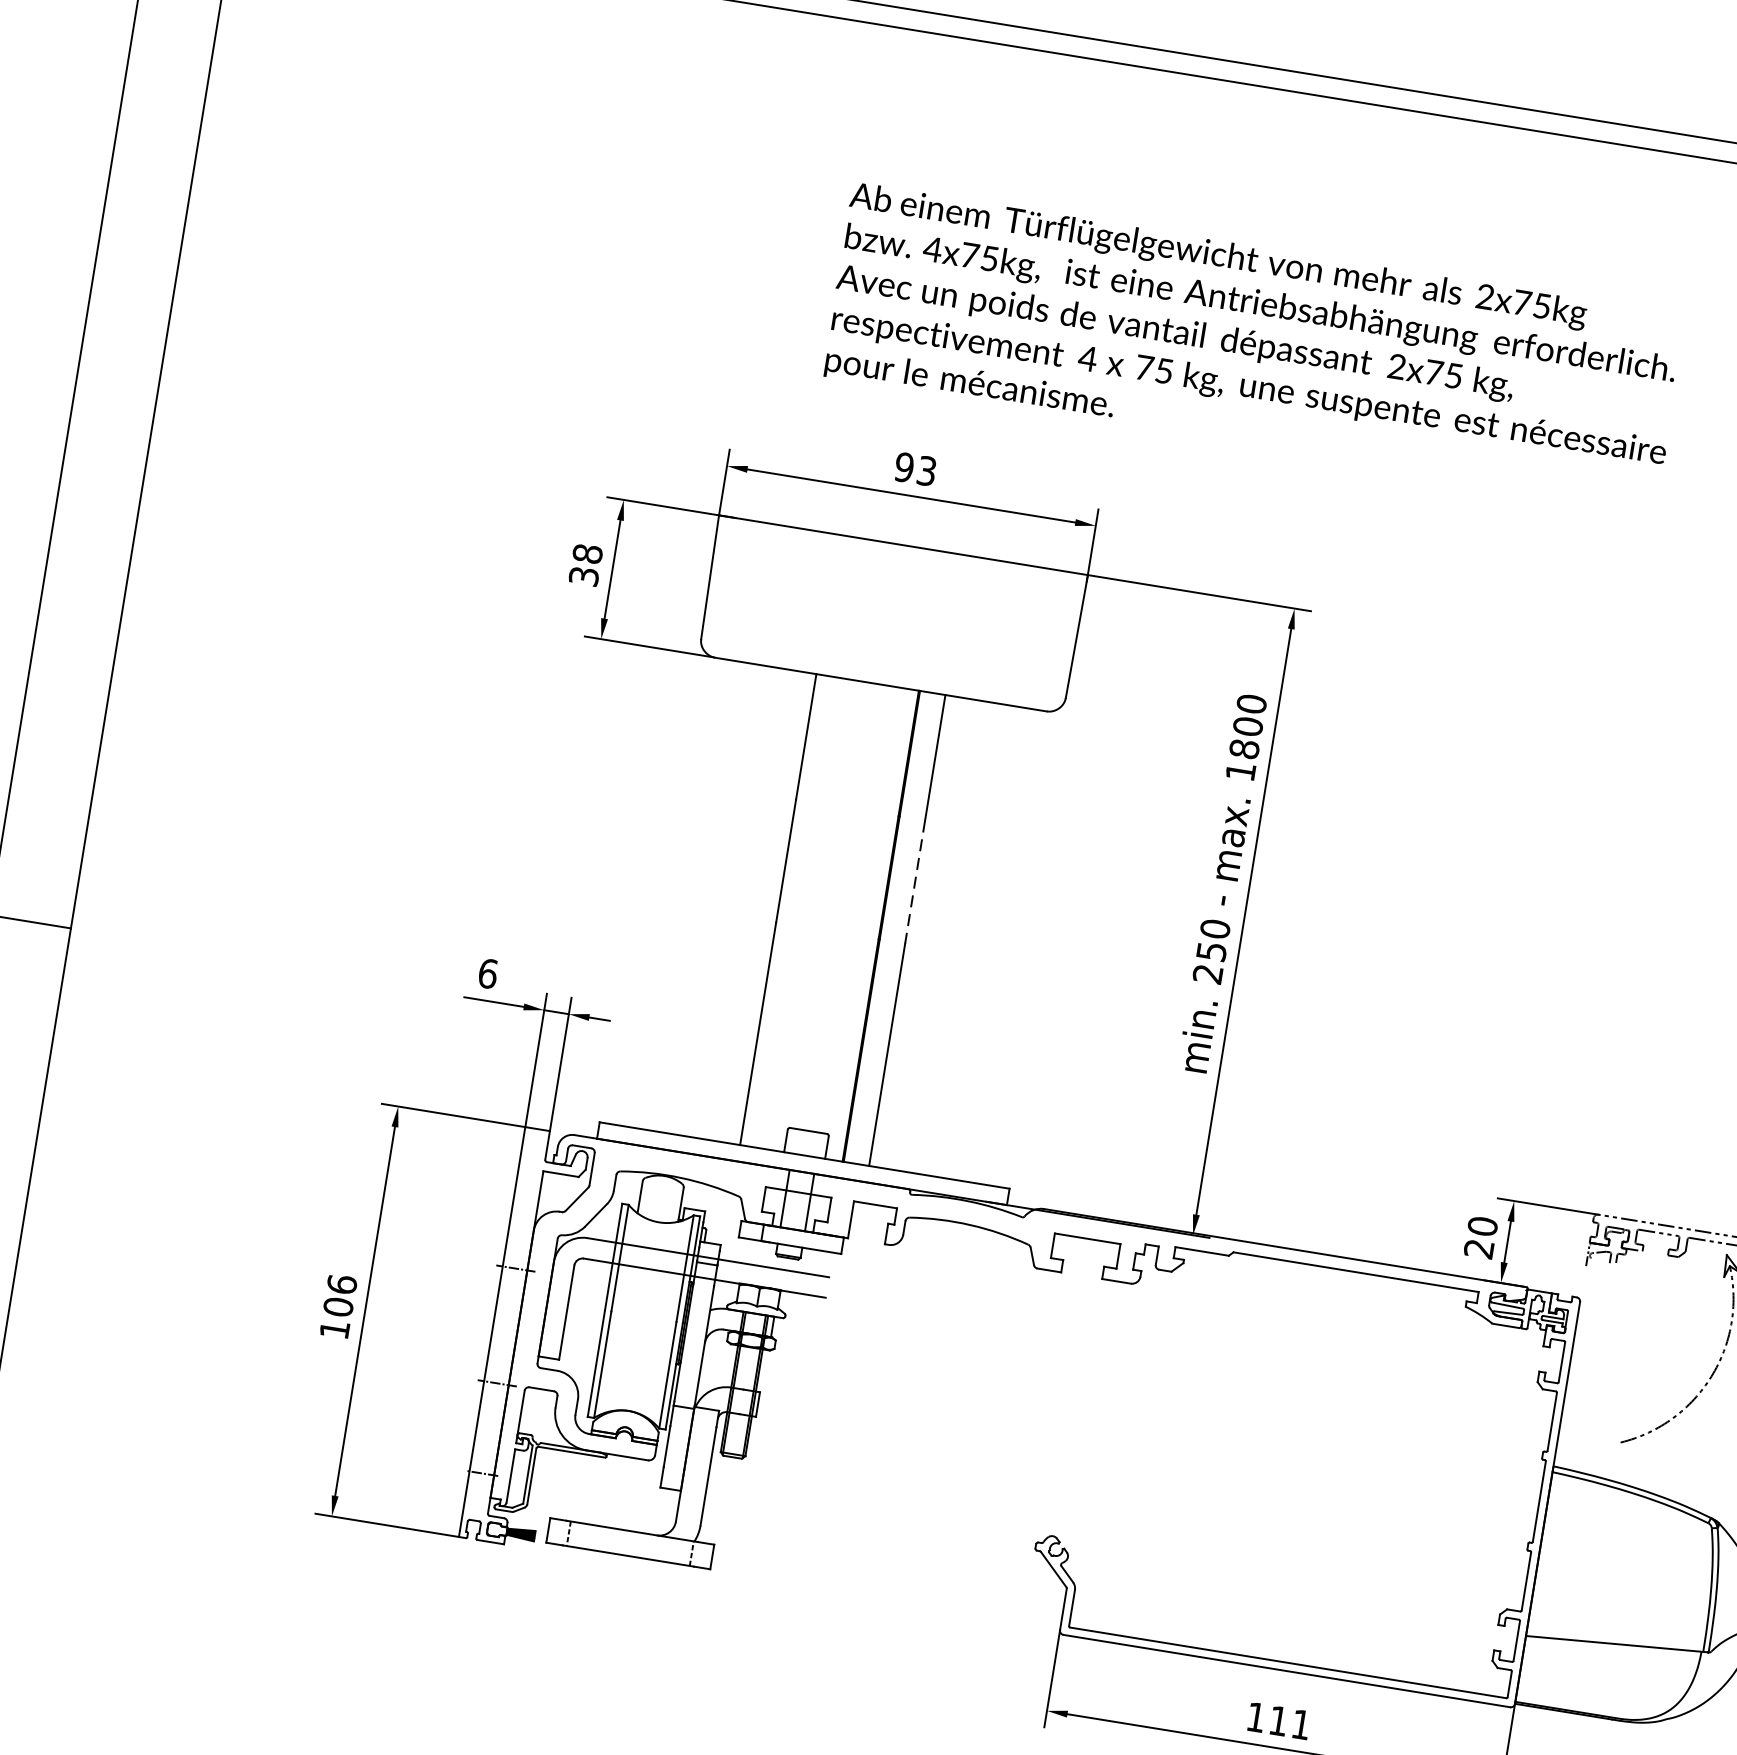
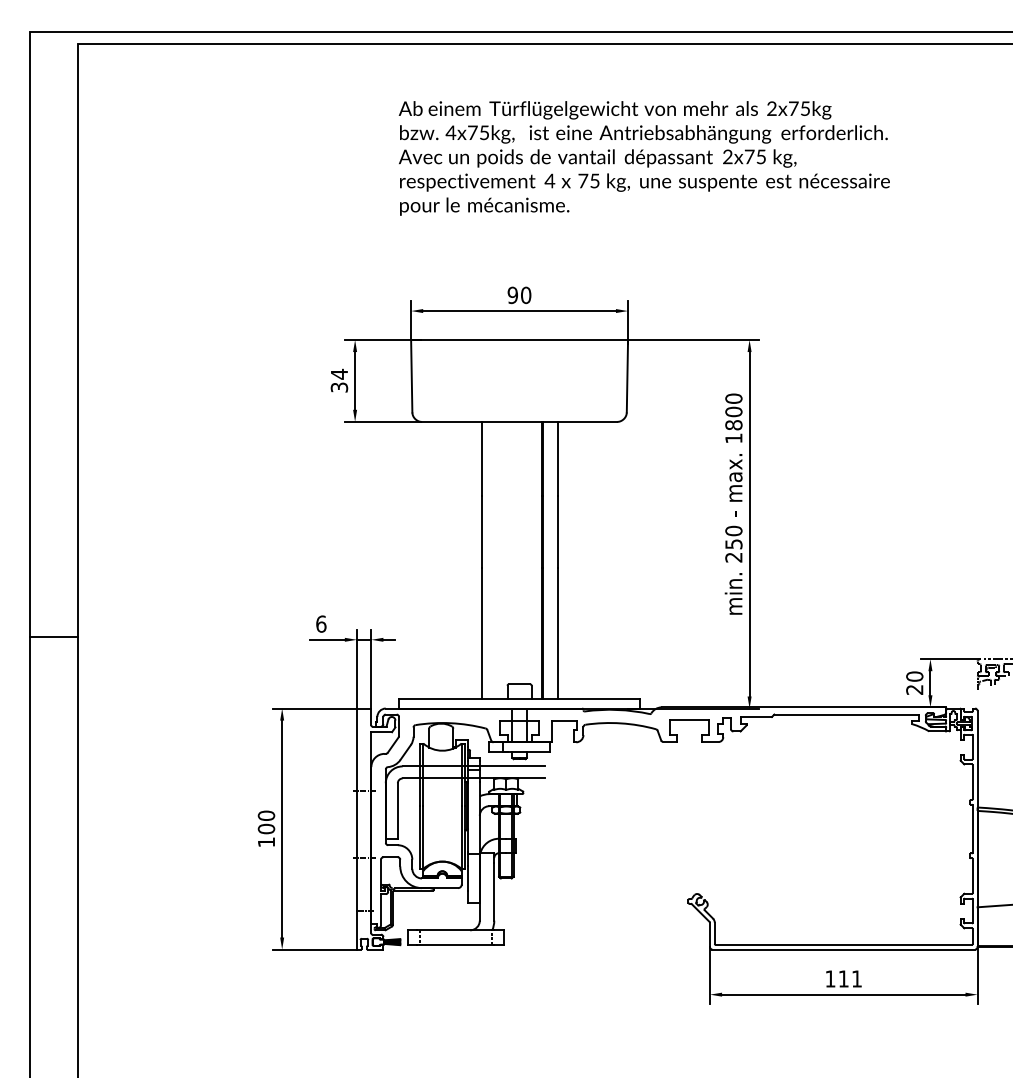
text: (1253, 346) -> (643, 158), moved
text: (927, 471) -> (526, 295), 93 -> 90
text: (588, 552) -> (339, 373), 38 -> 34
line: (914, 882) -> (557, 532), dashed -> solid
text: (340, 1283) -> (265, 815), 106 -> 100

